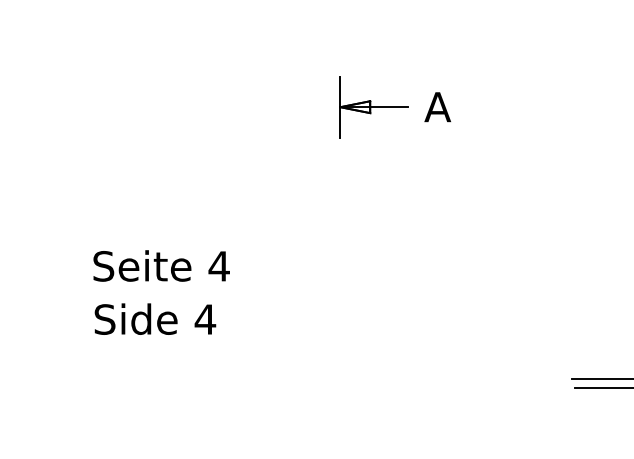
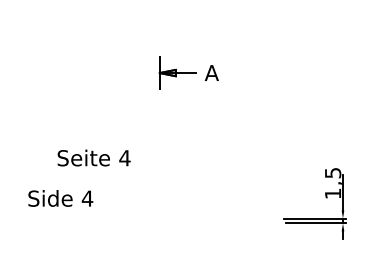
text: (160, 265) -> (93, 157), moved
text: (154, 319) -> (60, 198), moved

